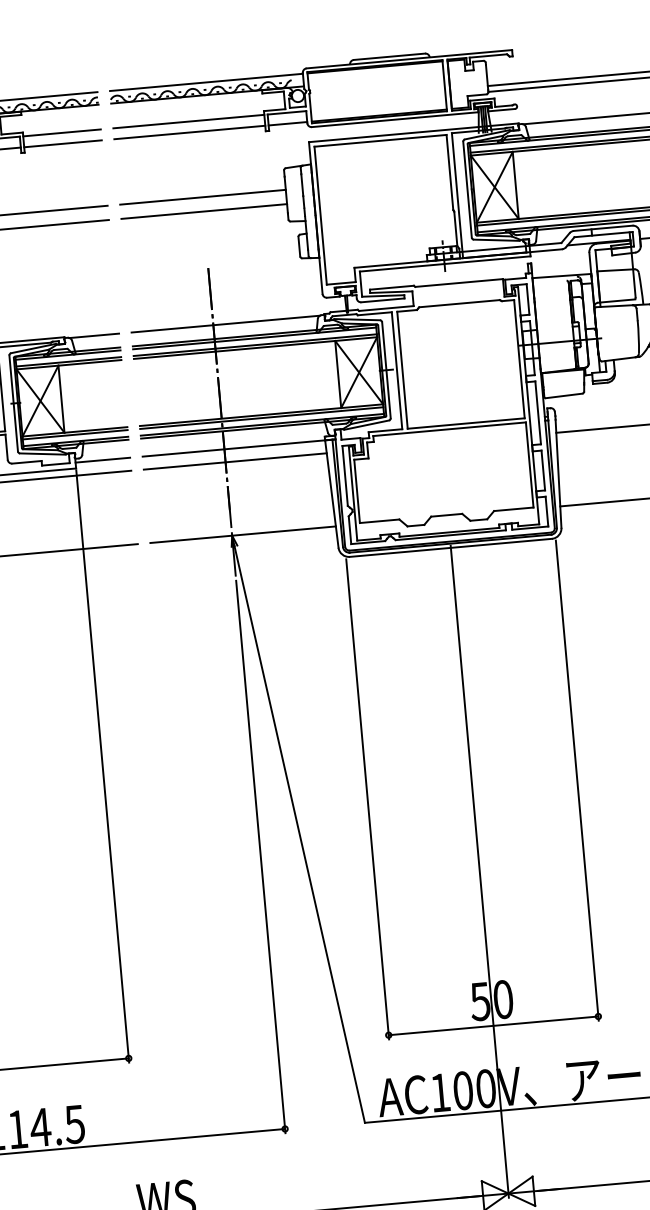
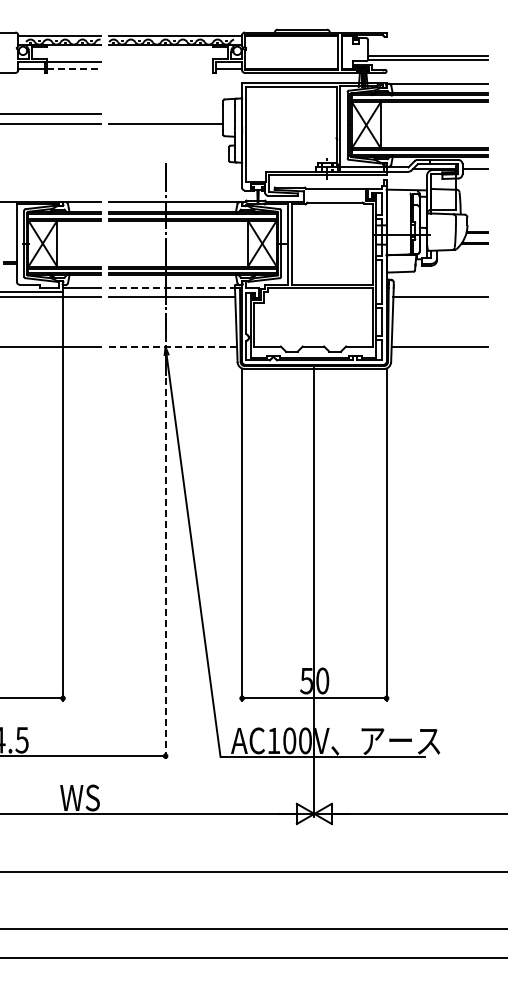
line: (189, 121) -> (161, 61), removed
line: (190, 132) -> (161, 69), removed
line: (62, 144) -> (73, 69), solid -> dashed
line: (203, 197) -> (166, 114), removed
line: (240, 447) -> (176, 287), solid -> dashed
line: (243, 534) -> (173, 347), solid -> dashed
line: (260, 858) -> (165, 569), solid -> dashed

